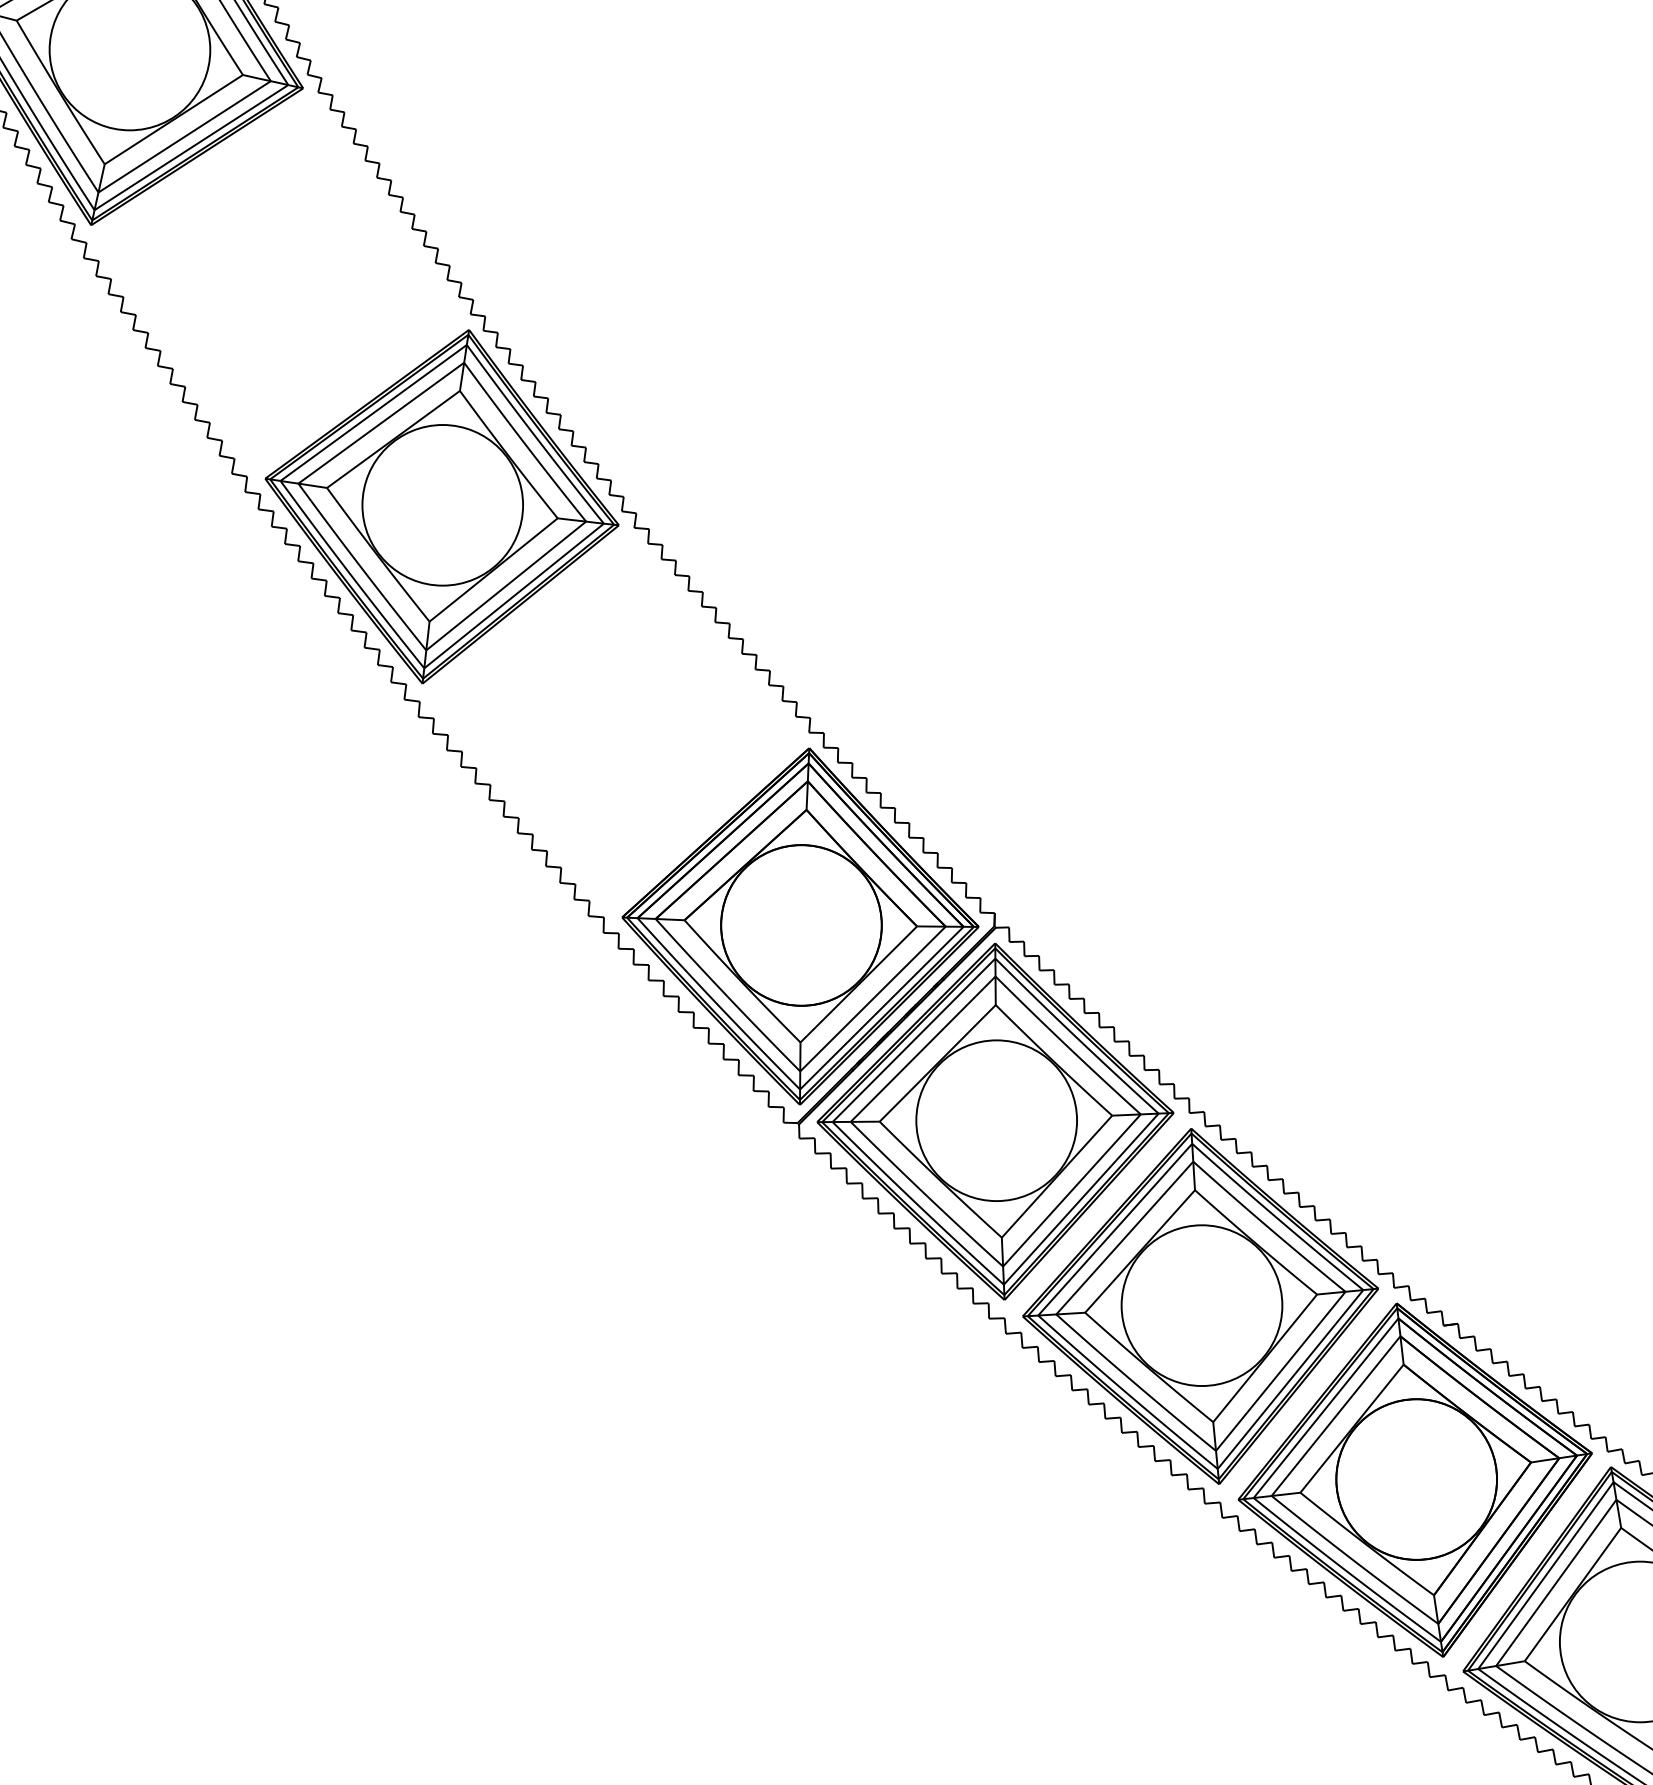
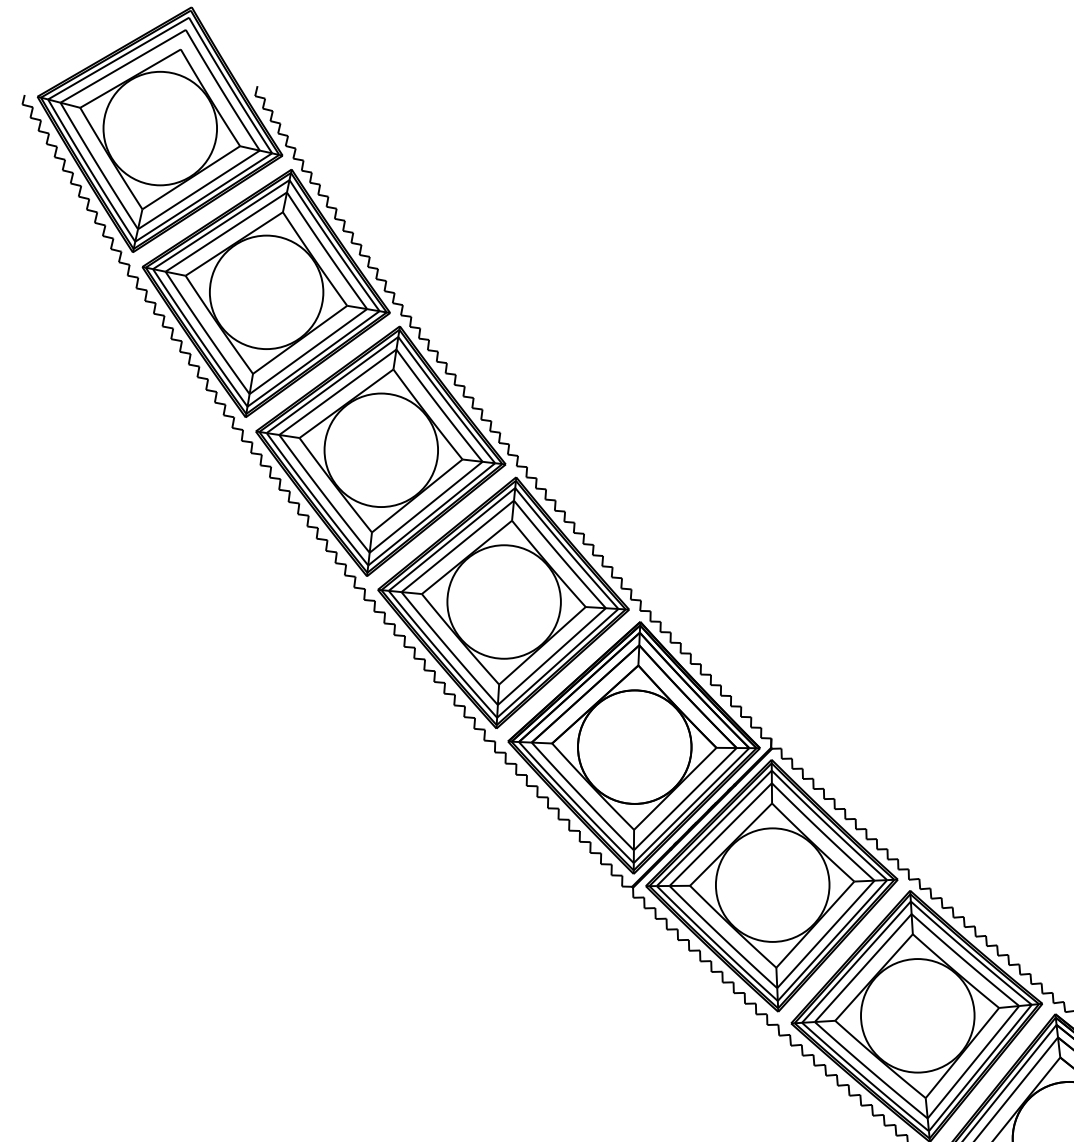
part: (279, 283) -> (265, 293), added
part: (615, 721) -> (503, 603), added

